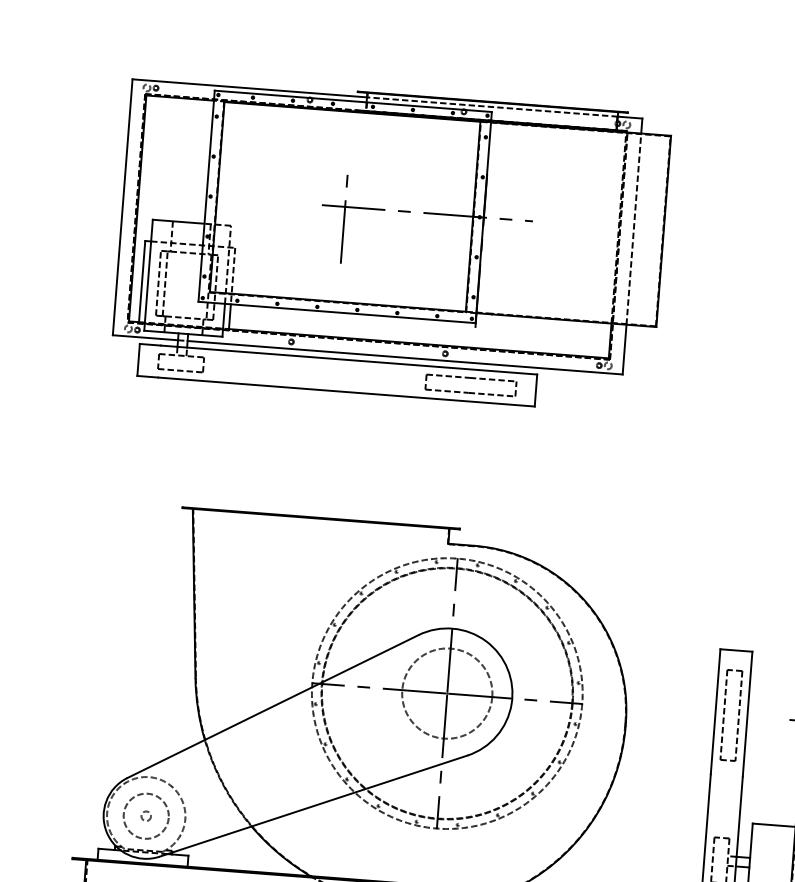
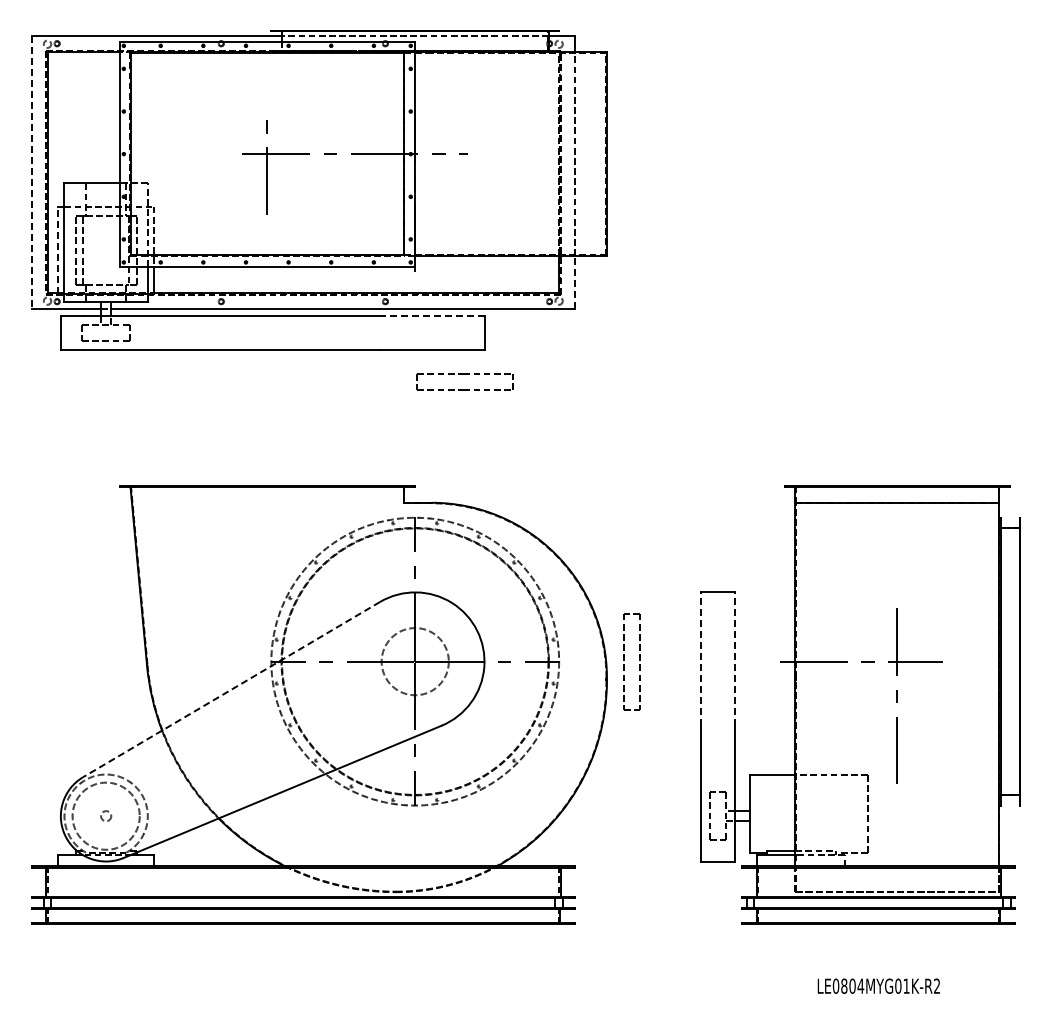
line: (122, 208) -> (31, 173), solid -> dashed
line: (142, 282) -> (58, 250), solid -> dashed
line: (624, 349) -> (575, 282), solid -> dashed
line: (487, 371) -> (431, 316), solid -> dashed
part: (470, 378) -> (464, 374), moved
circle: (447, 693) -> (415, 661), size x0.7
line: (272, 706) -> (231, 689), solid -> dashed
line: (715, 712) -> (701, 659), solid -> dashed
part: (724, 713) -> (624, 660), moved
line: (747, 714) -> (735, 659), solid -> dashed
circle: (146, 816) -> (106, 816), size x1.4

